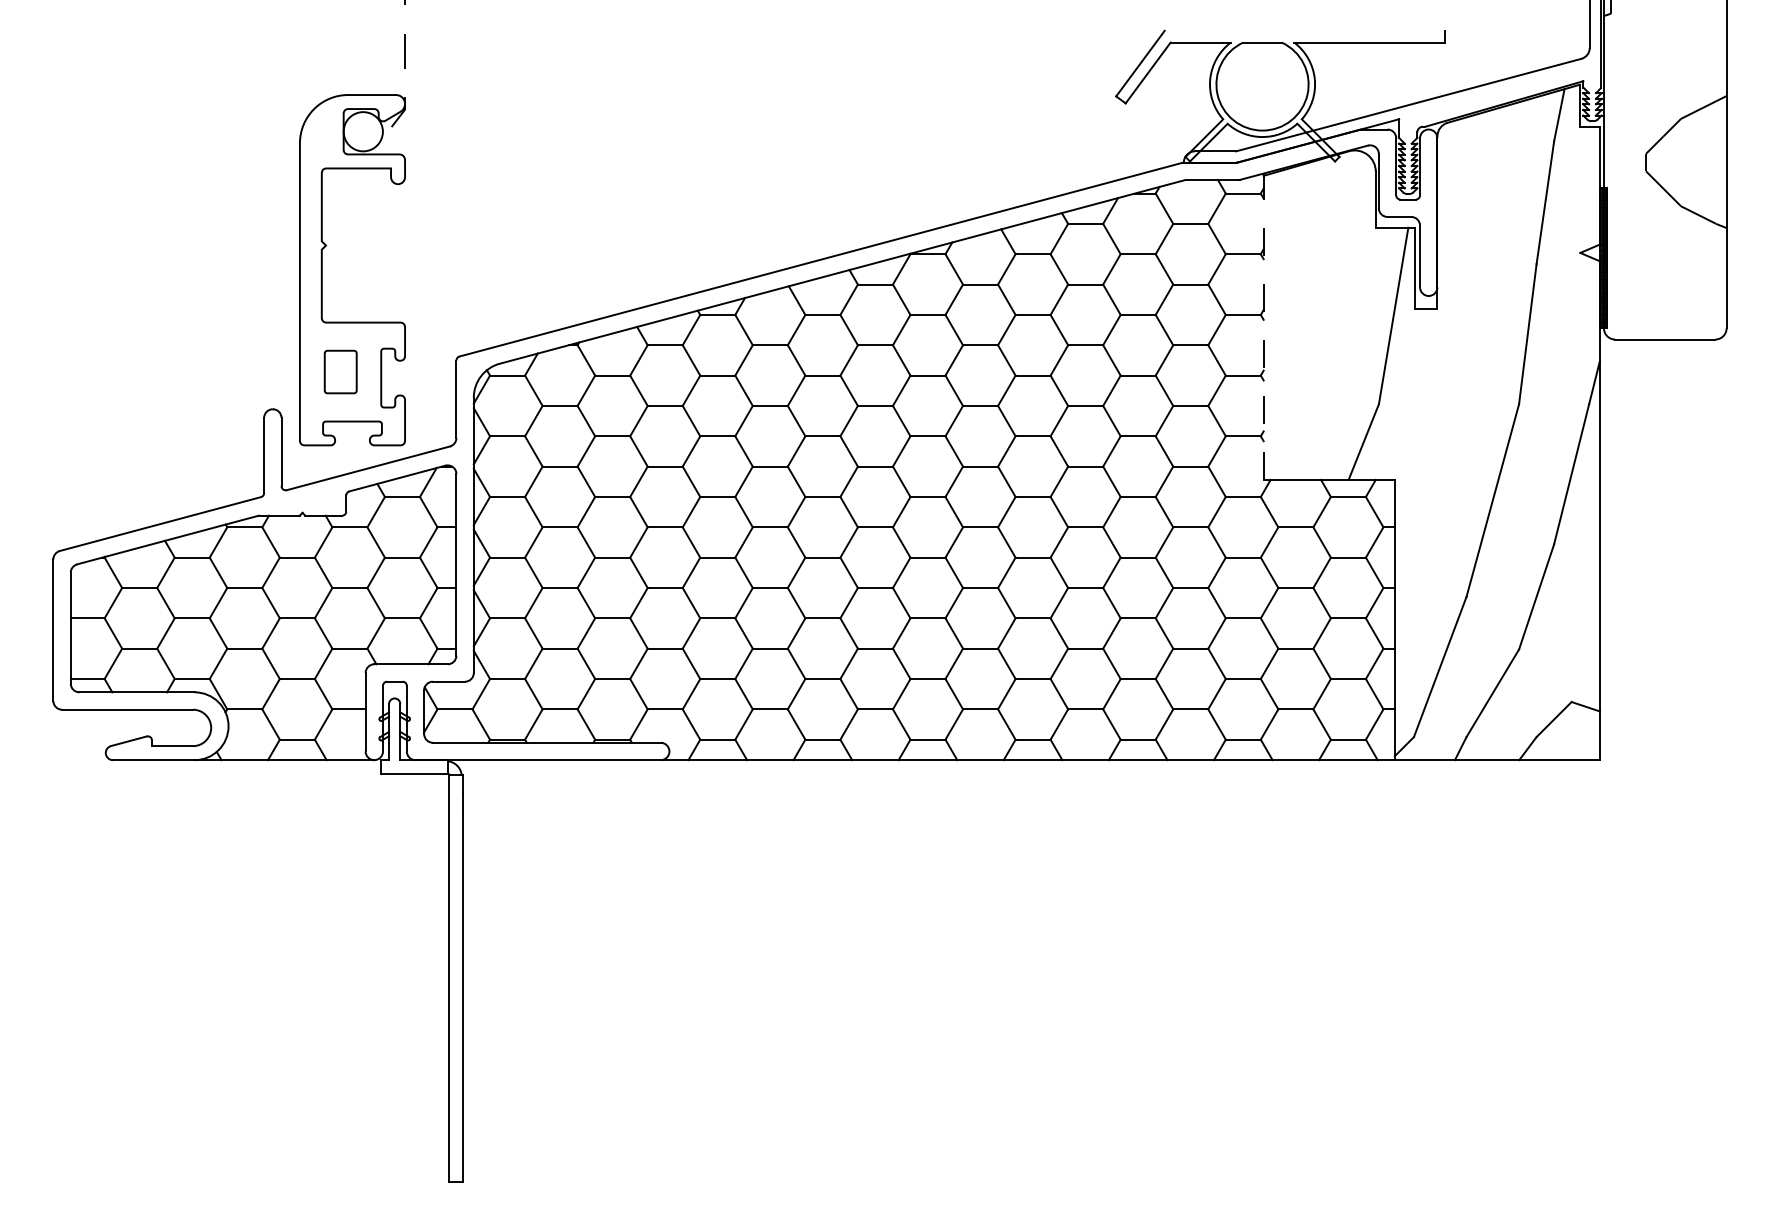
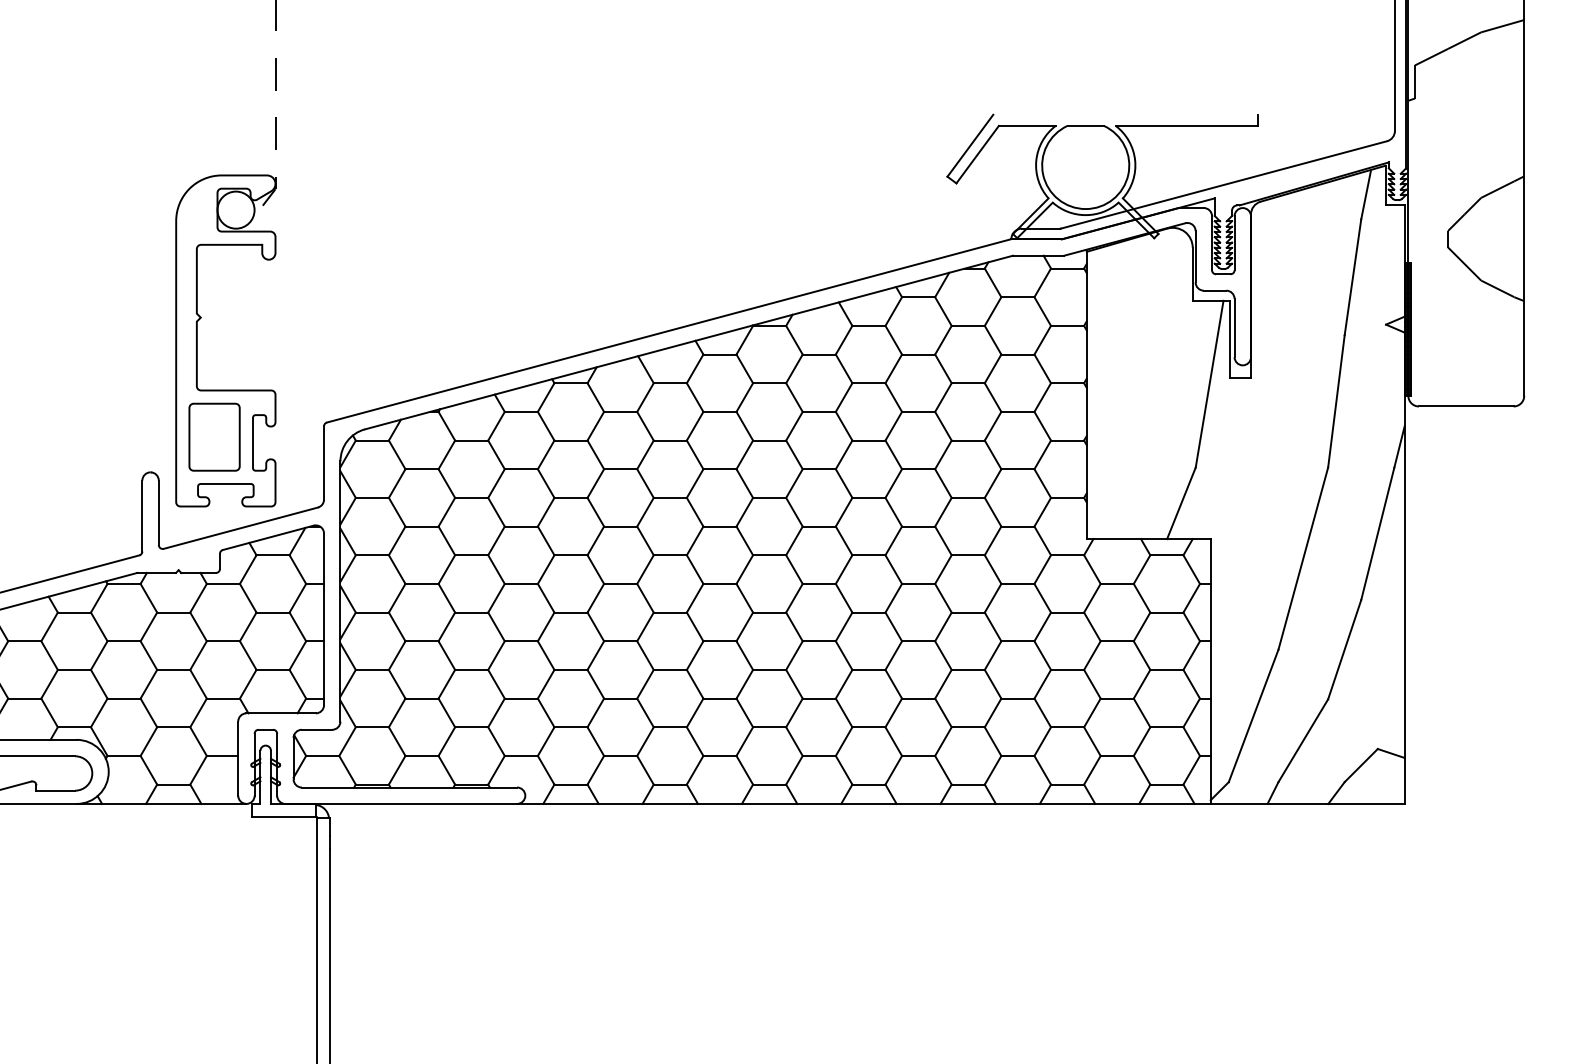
line: (1263, 327) -> (1086, 395), dashed -> solid
part: (340, 371) -> (214, 436), size x1.67

